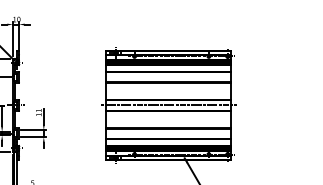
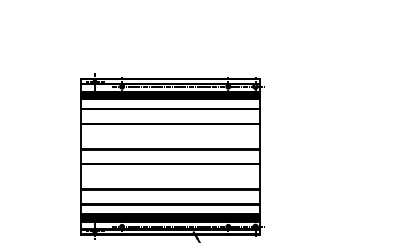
line: (168, 105) -> (170, 156), removed

